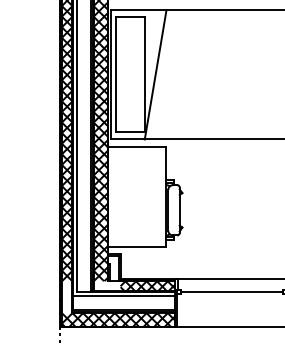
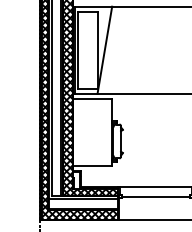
hatch: (107, 286) -> (72, 192), added
hatch: (65, 296) -> (44, 199), added

